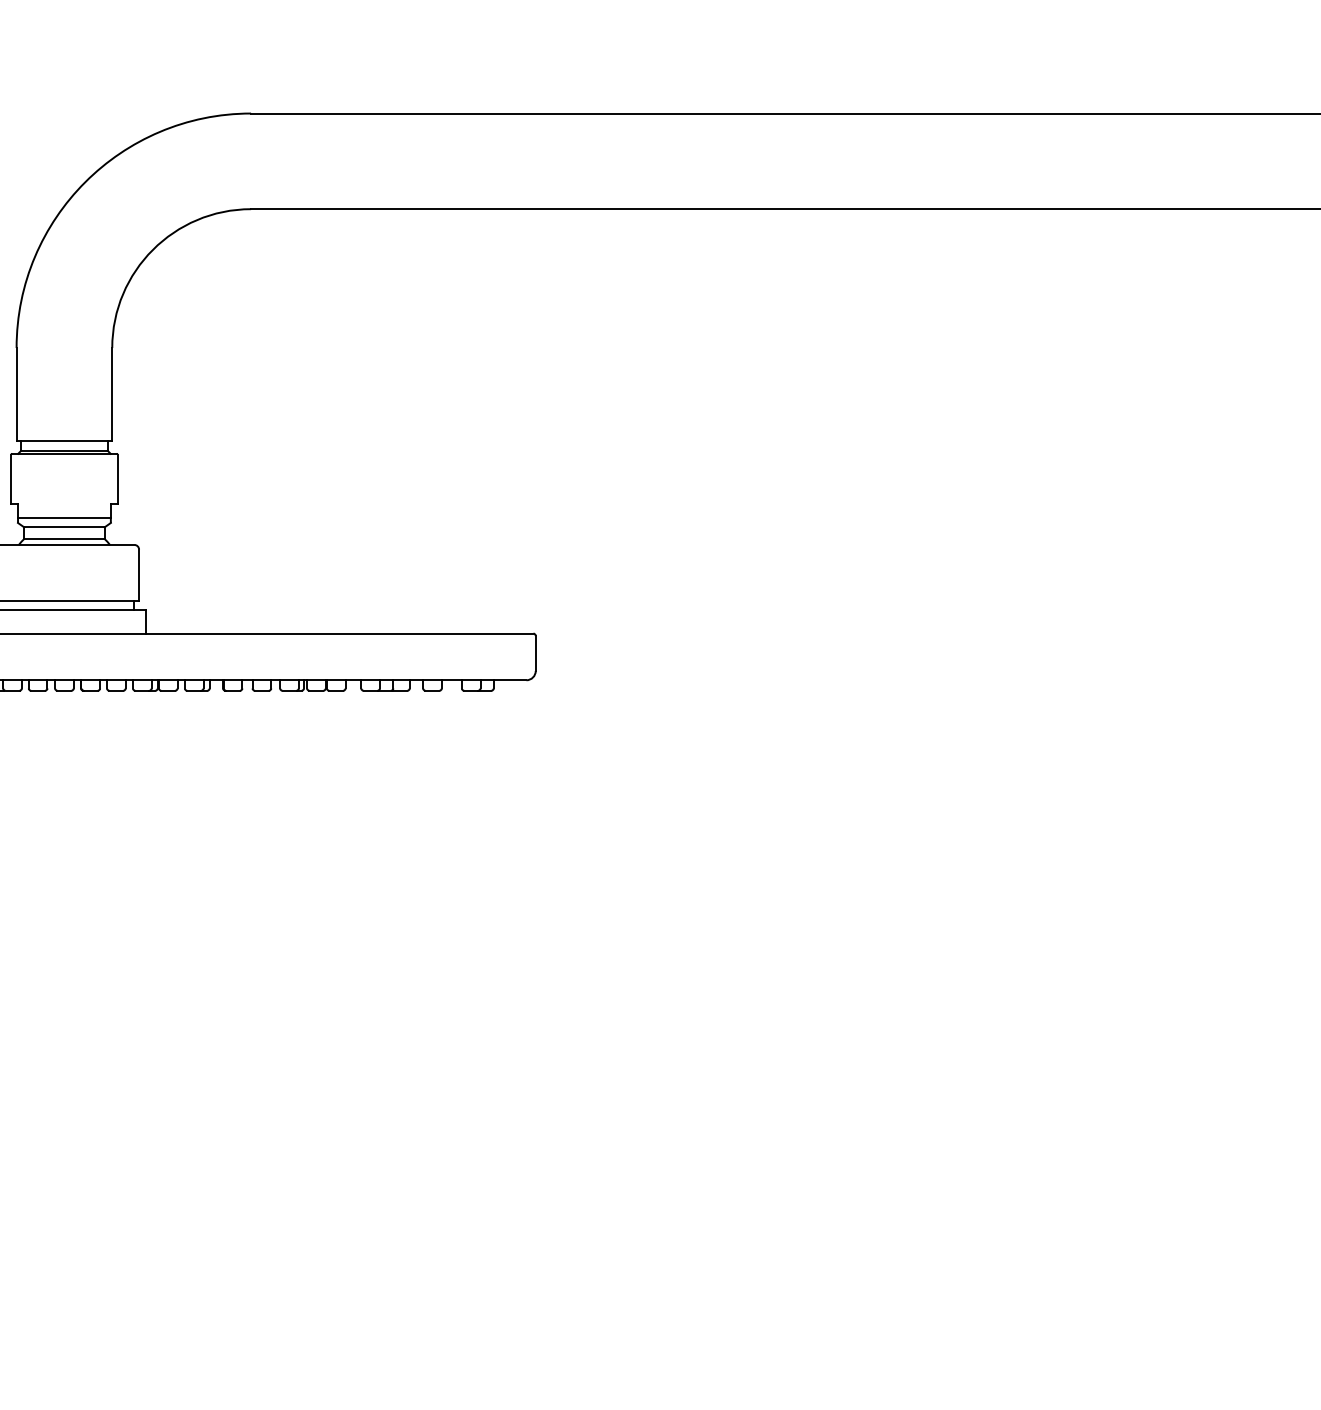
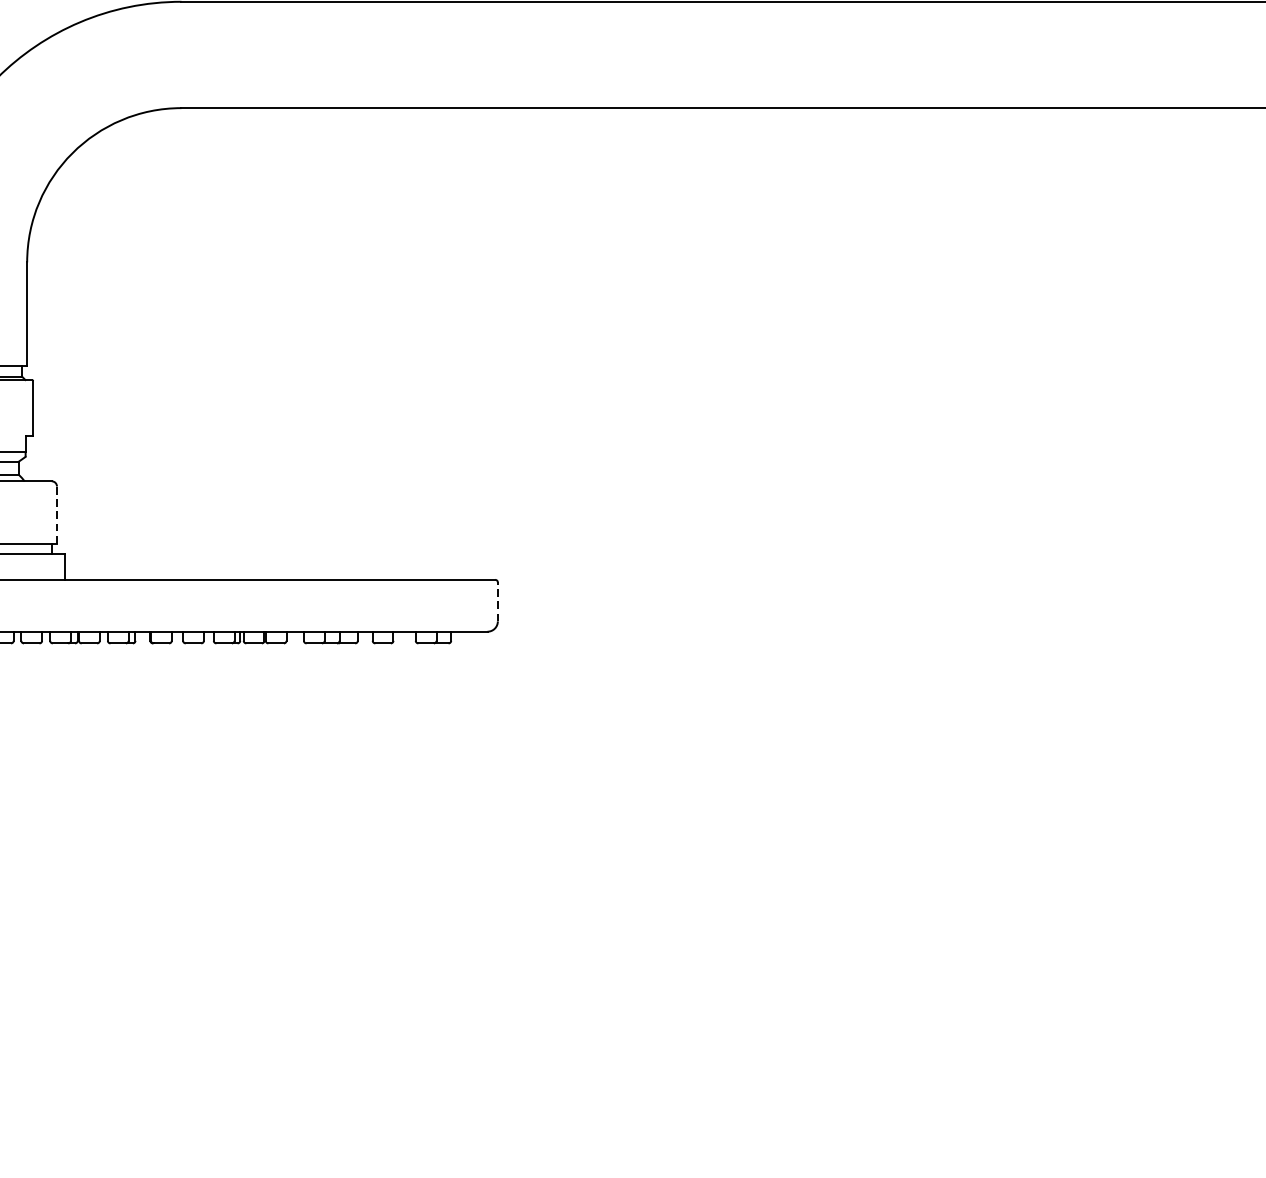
line: (139, 575) -> (57, 515), solid -> dashed
line: (535, 652) -> (497, 600), solid -> dashed

